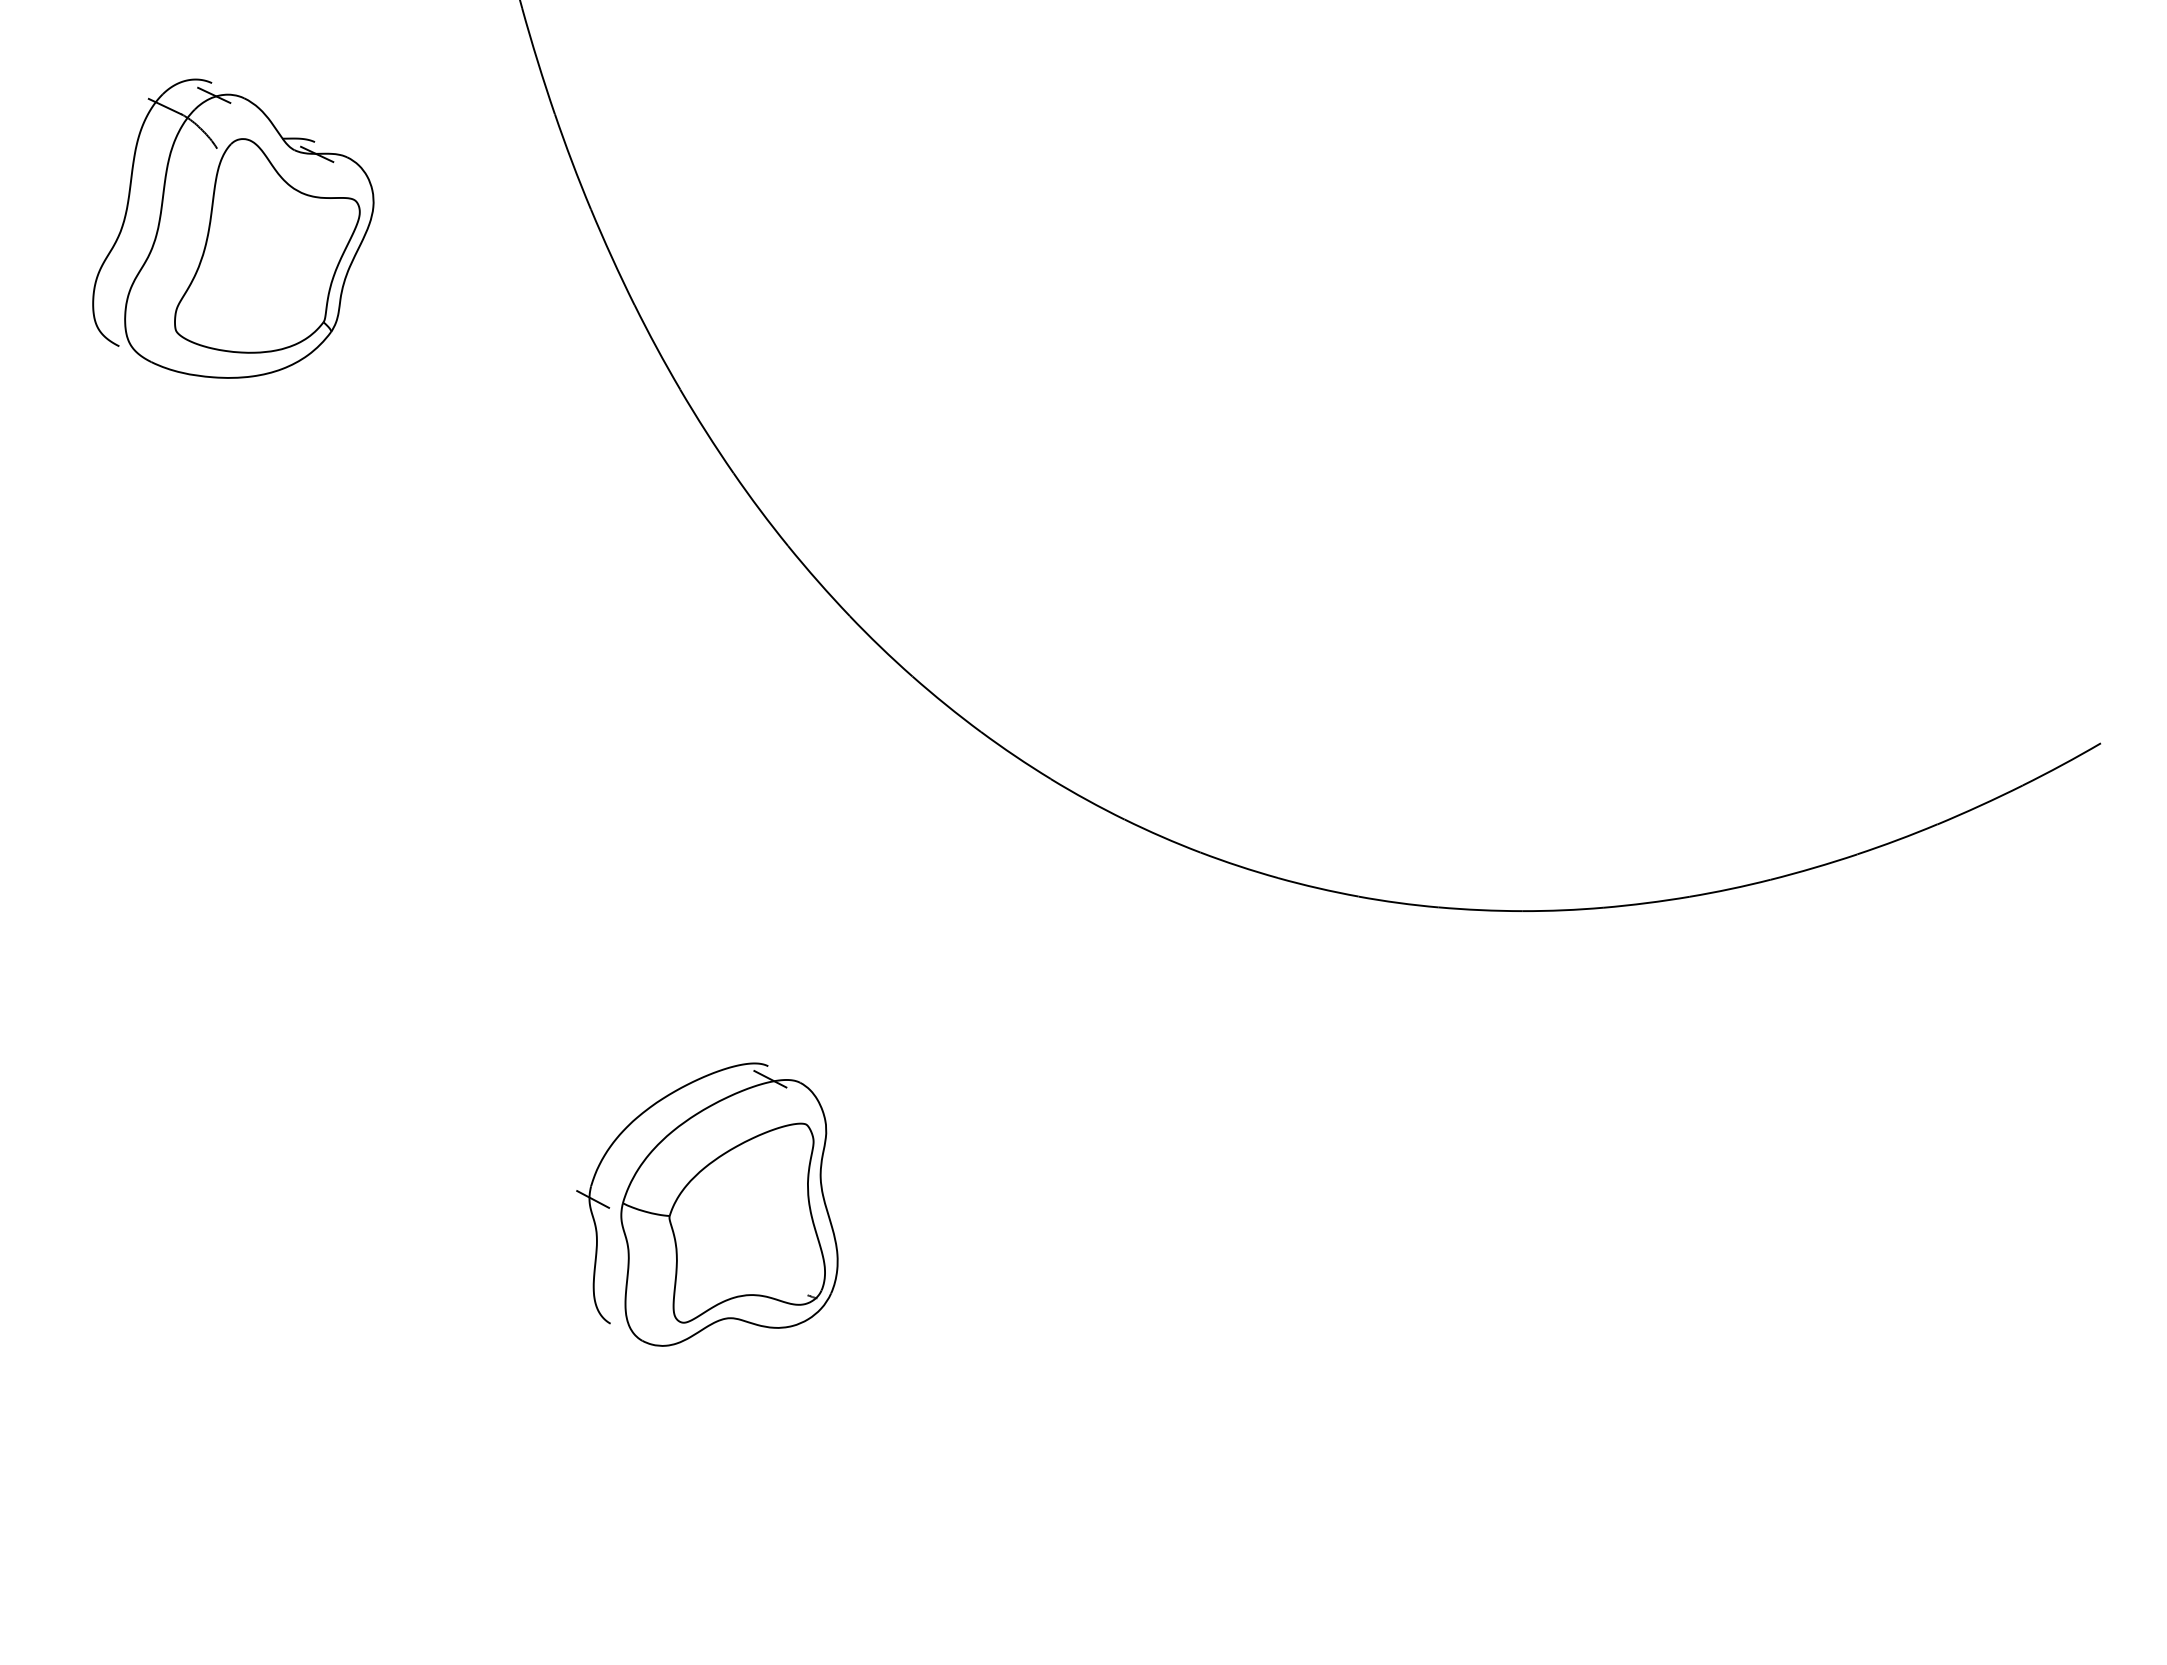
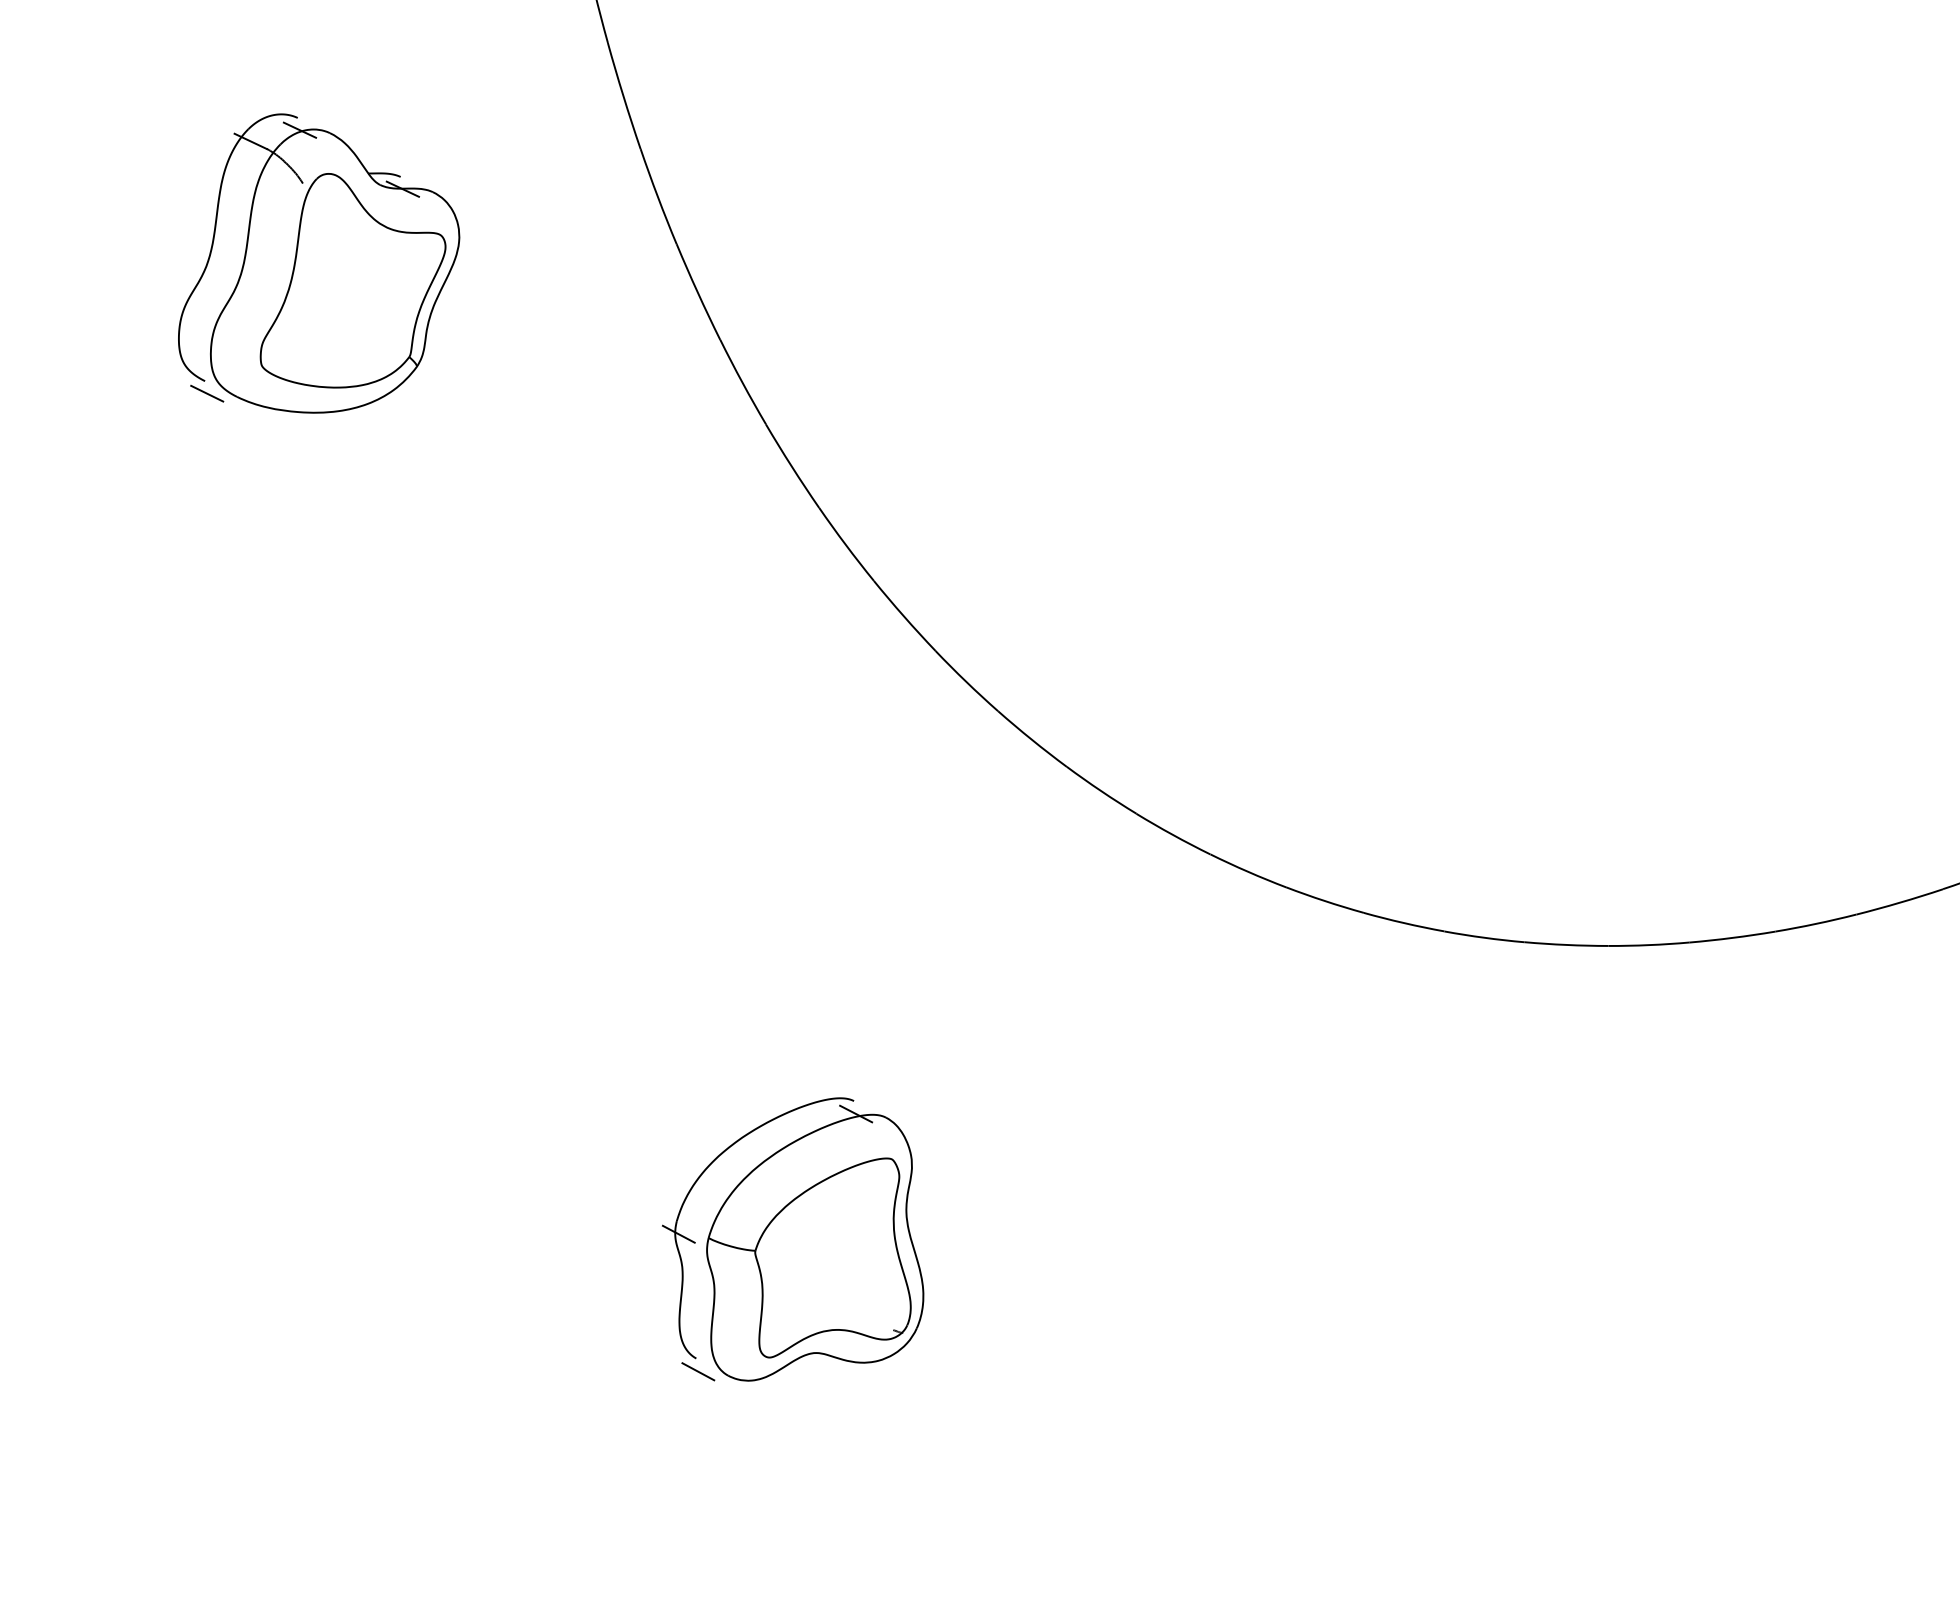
line: (121, 358) -> (207, 393), added
line: (612, 1336) -> (698, 1371), added

